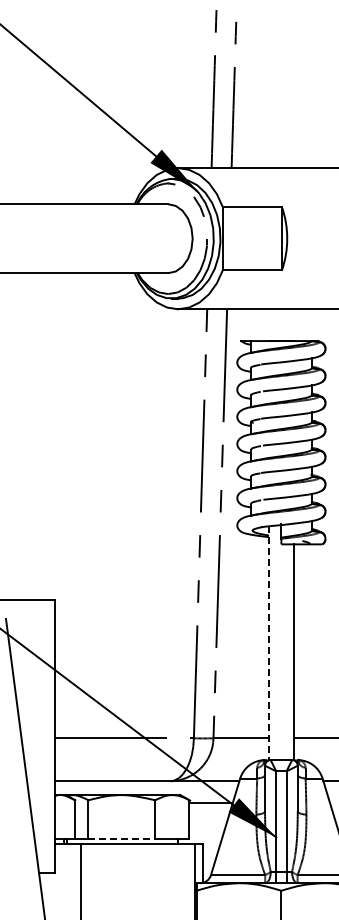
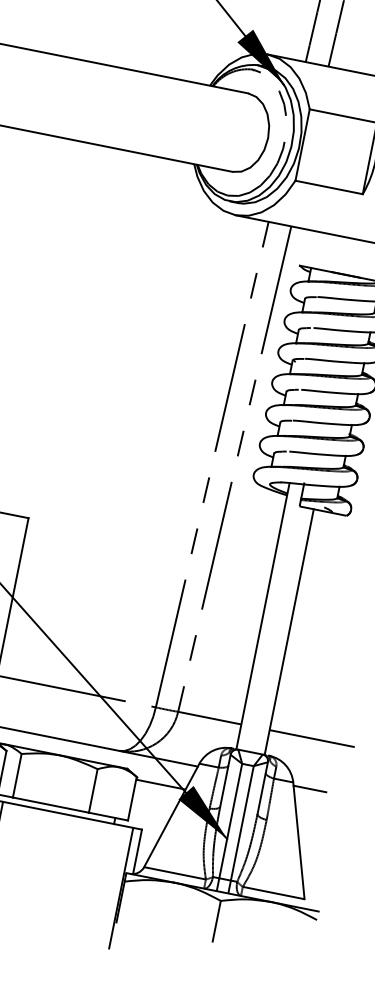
line: (268, 643) -> (262, 616), dashed -> solid
line: (122, 838) -> (51, 805), dashed -> solid

